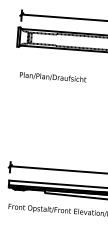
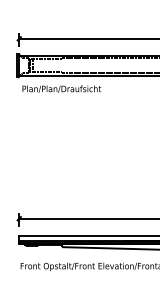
text: (52, 76) -> (61, 88), moved

